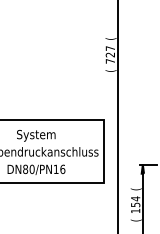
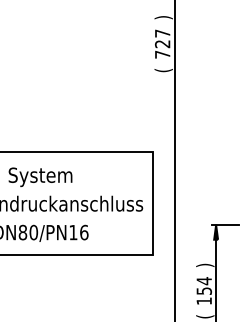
text: (110, 38) -> (162, 16), ( -> )
text: (135, 189) -> (203, 265), ( -> )

